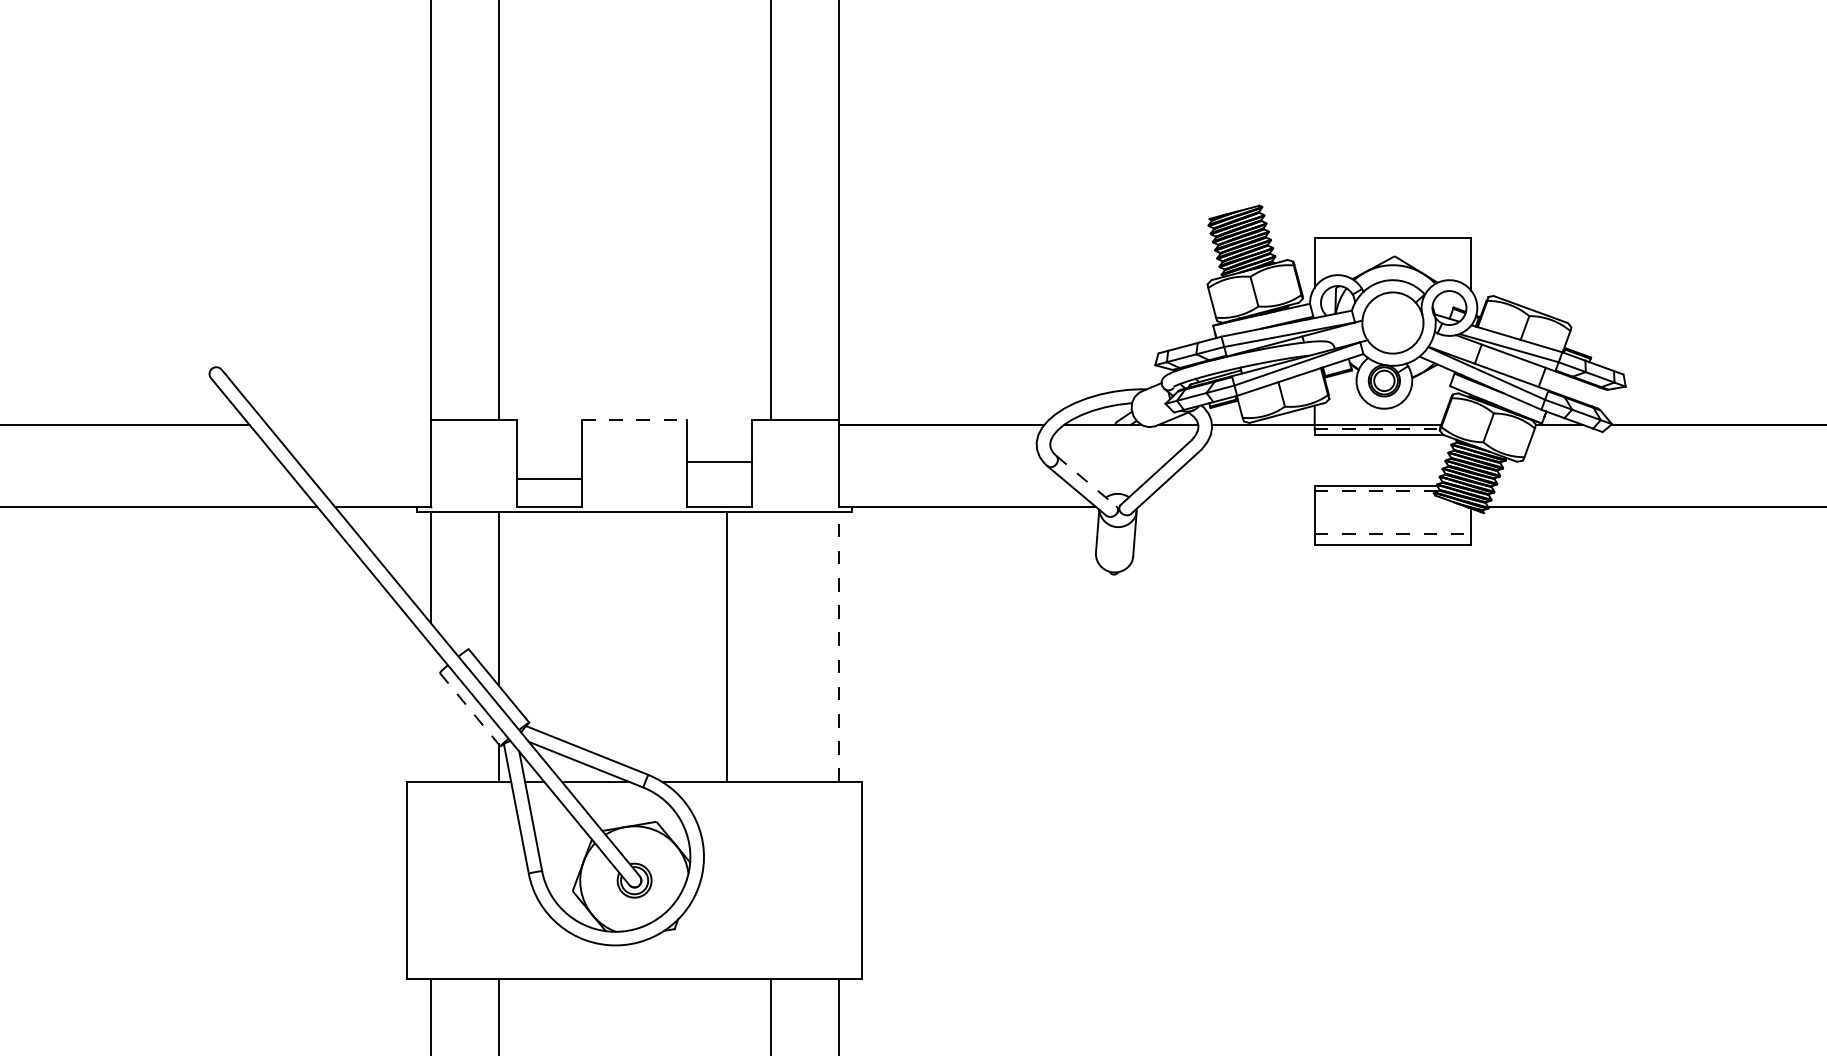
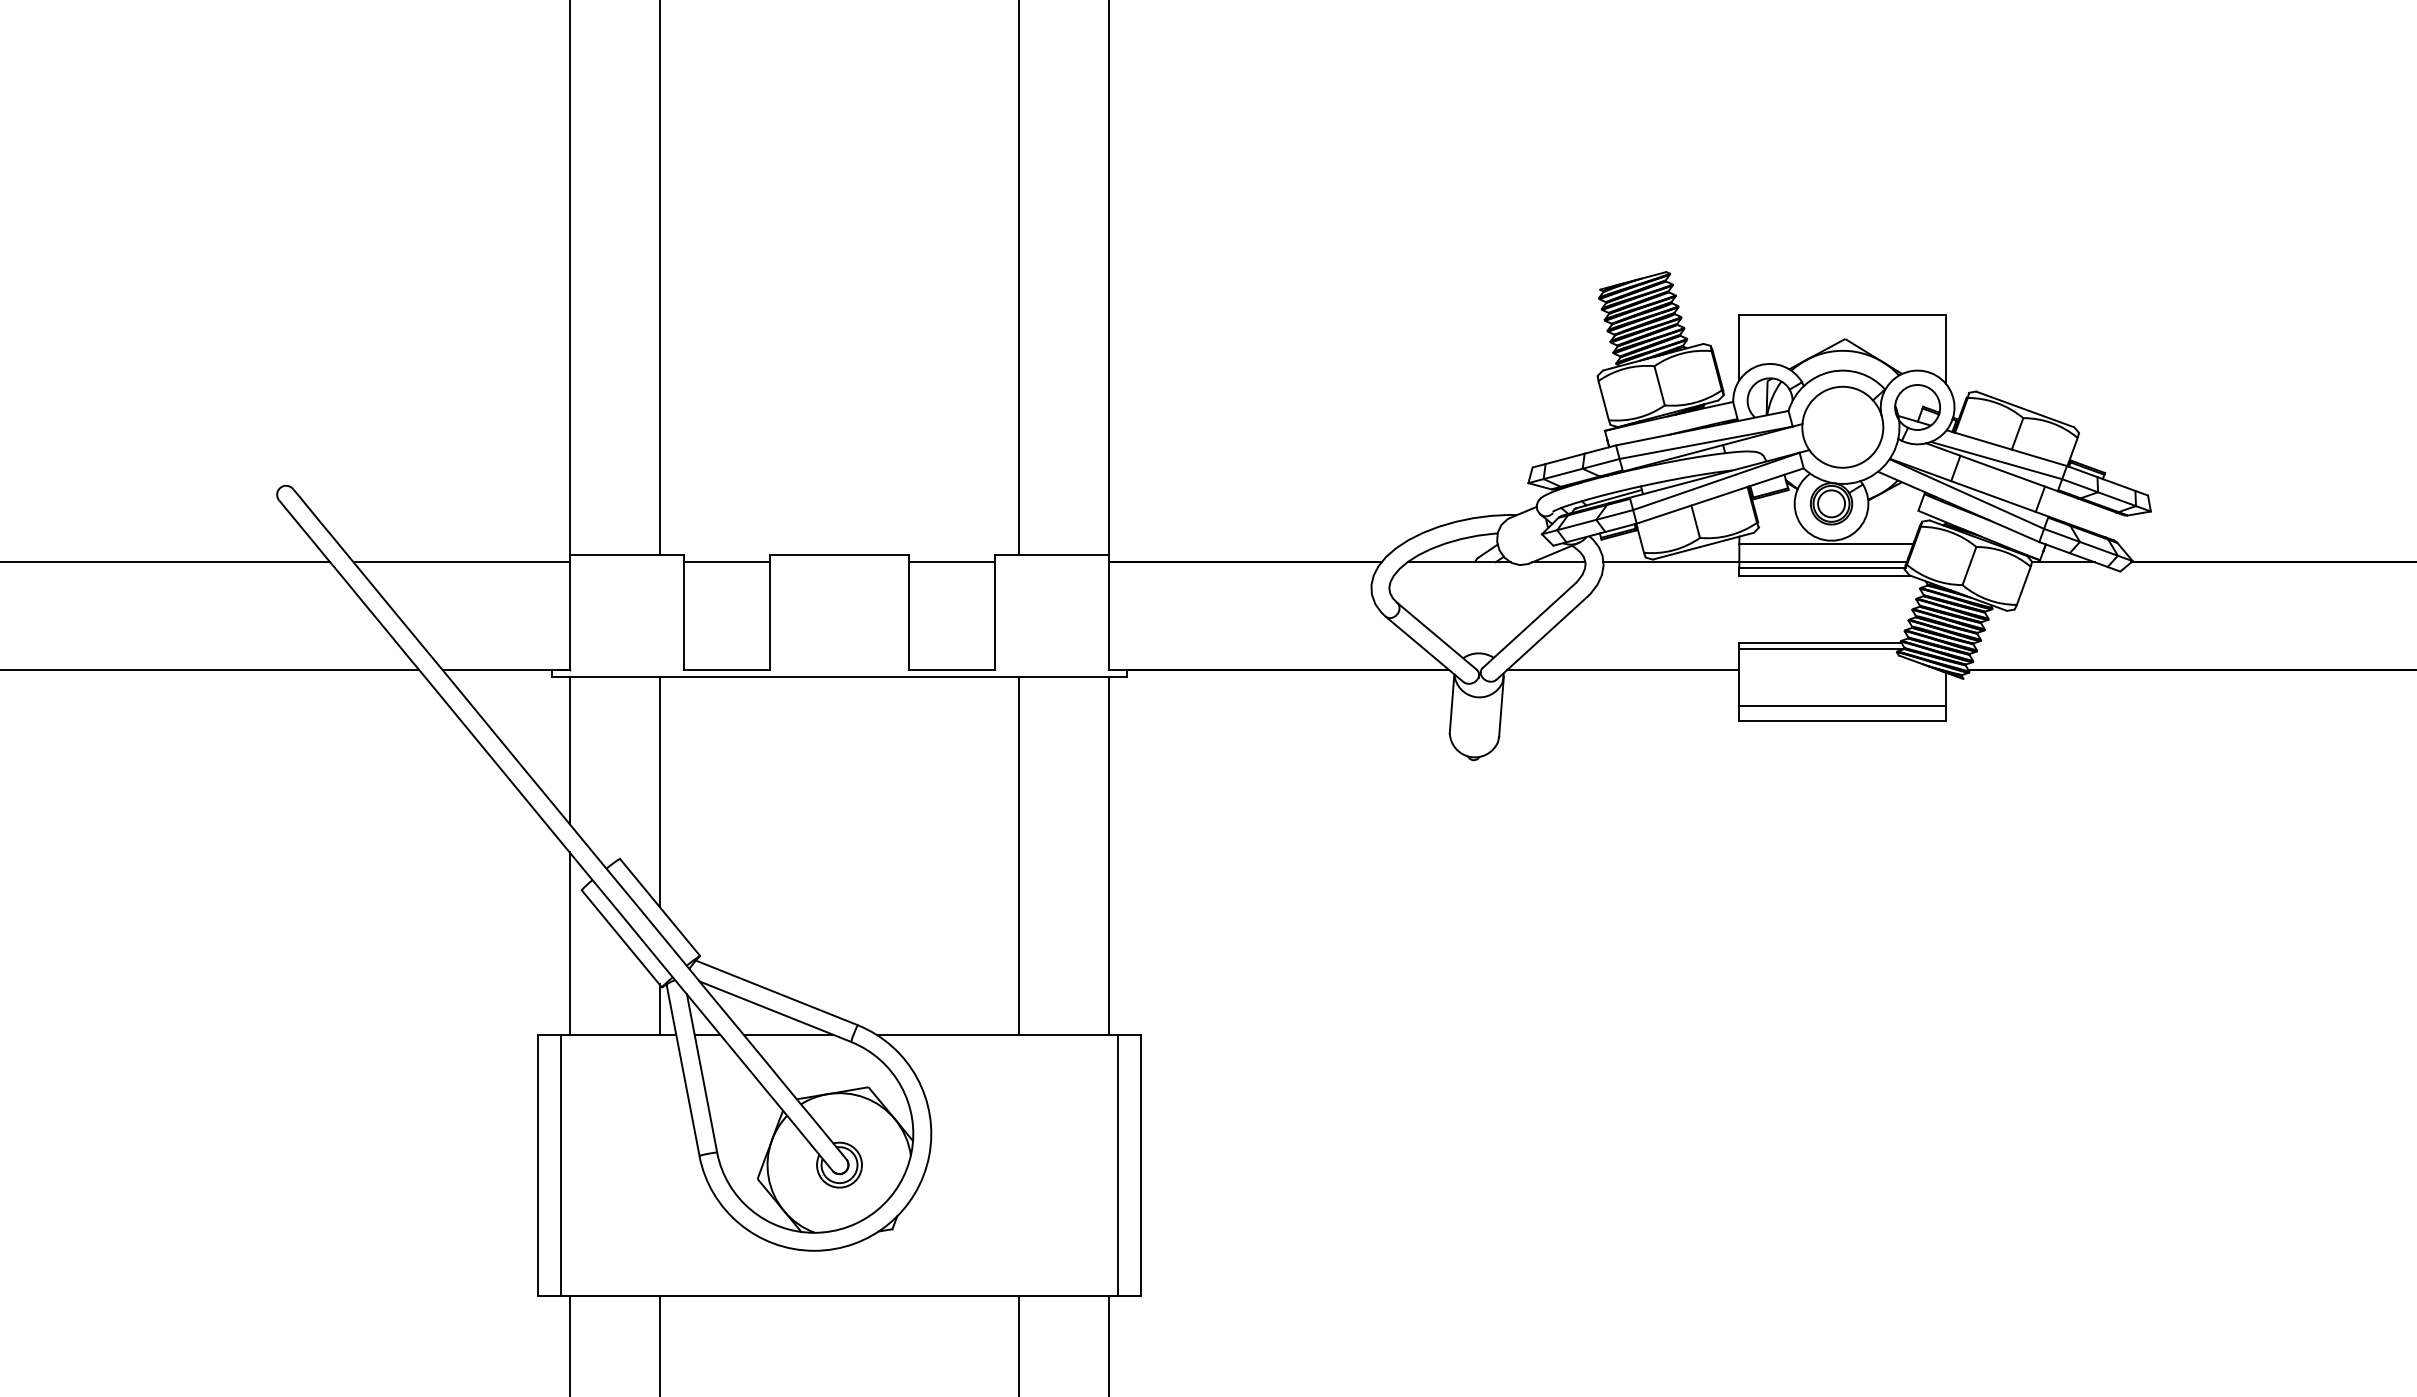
line: (1380, 411) -> (1826, 544), added
line: (634, 419) -> (839, 555), dashed -> solid
line: (348, 425) -> (461, 562), added
line: (1377, 429) -> (1822, 568), dashed -> solid
line: (719, 462) -> (951, 562), moved
line: (549, 478) -> (726, 562), moved
line: (1085, 481) -> (1436, 636), dashed -> solid
line: (1377, 490) -> (1822, 648), dashed -> solid
line: (1226, 506) -> (1622, 670), added
line: (1393, 534) -> (1843, 706), dashed -> solid
line: (726, 646) -> (1019, 855), moved
line: (838, 647) -> (1109, 856), dashed -> solid
line: (469, 709) -> (621, 938), dashed -> solid
line: (430, 713) -> (569, 943), added
line: (424, 880) -> (561, 1164), added
line: (844, 880) -> (1117, 1164), added

